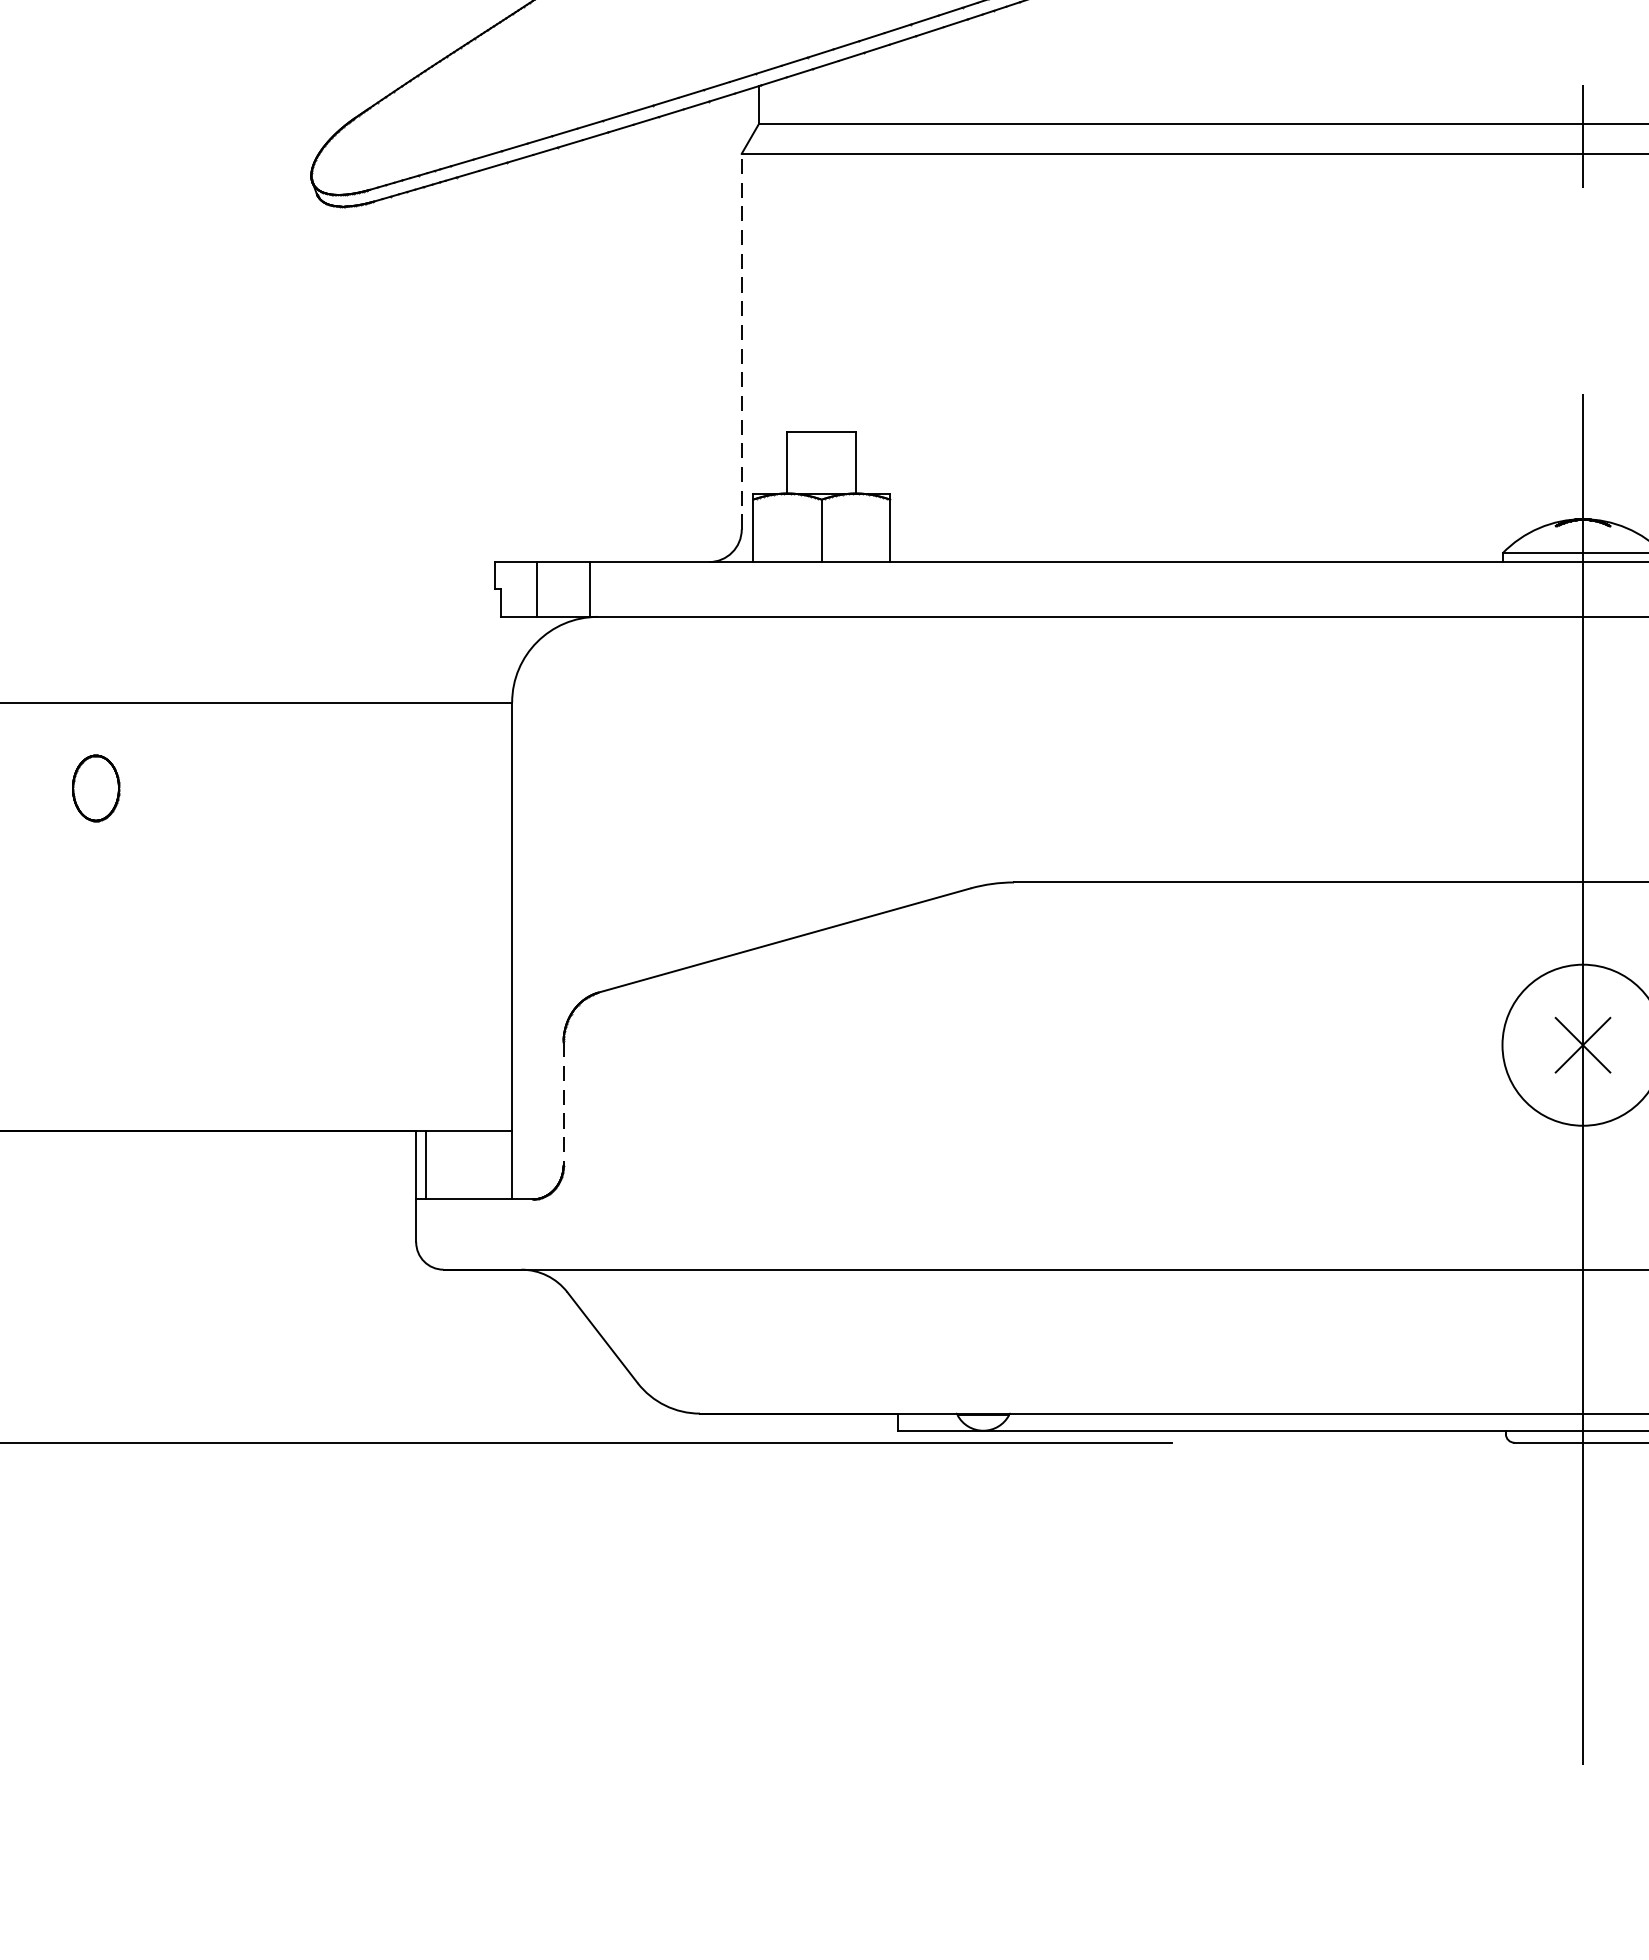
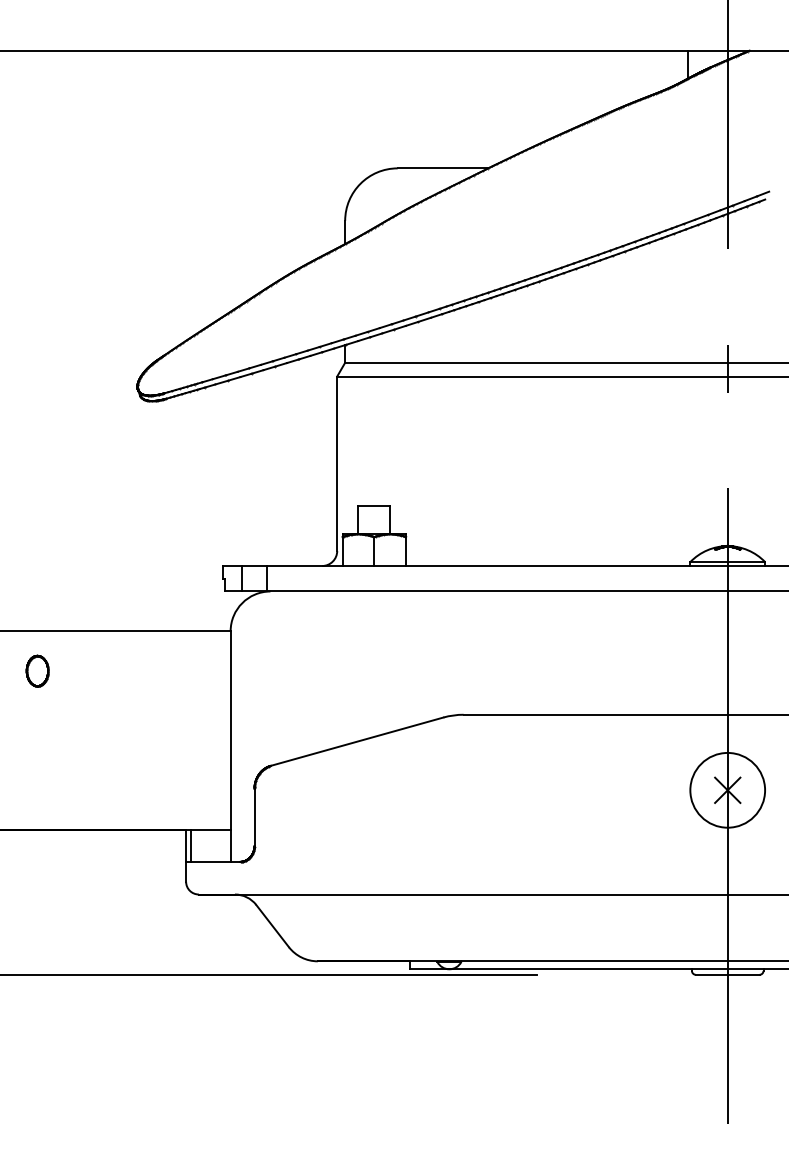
line: (742, 341) -> (337, 463), dashed -> solid
line: (563, 1103) -> (254, 817), dashed -> solid

